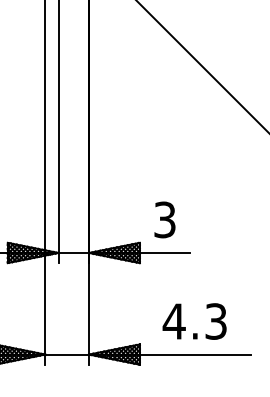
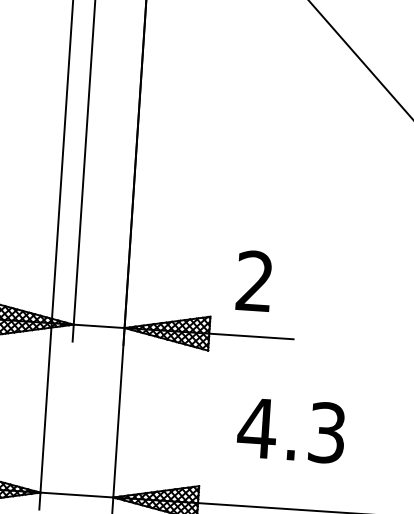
text: (164, 219) -> (254, 280), 3 -> 2
text: (194, 321) -> (291, 430), moved

